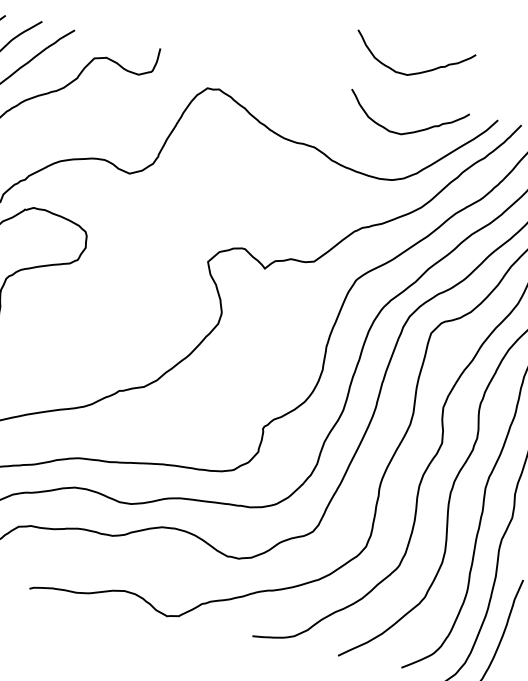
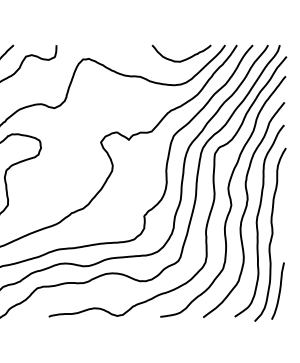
curve: (414, 71) -> (180, 30), removed

